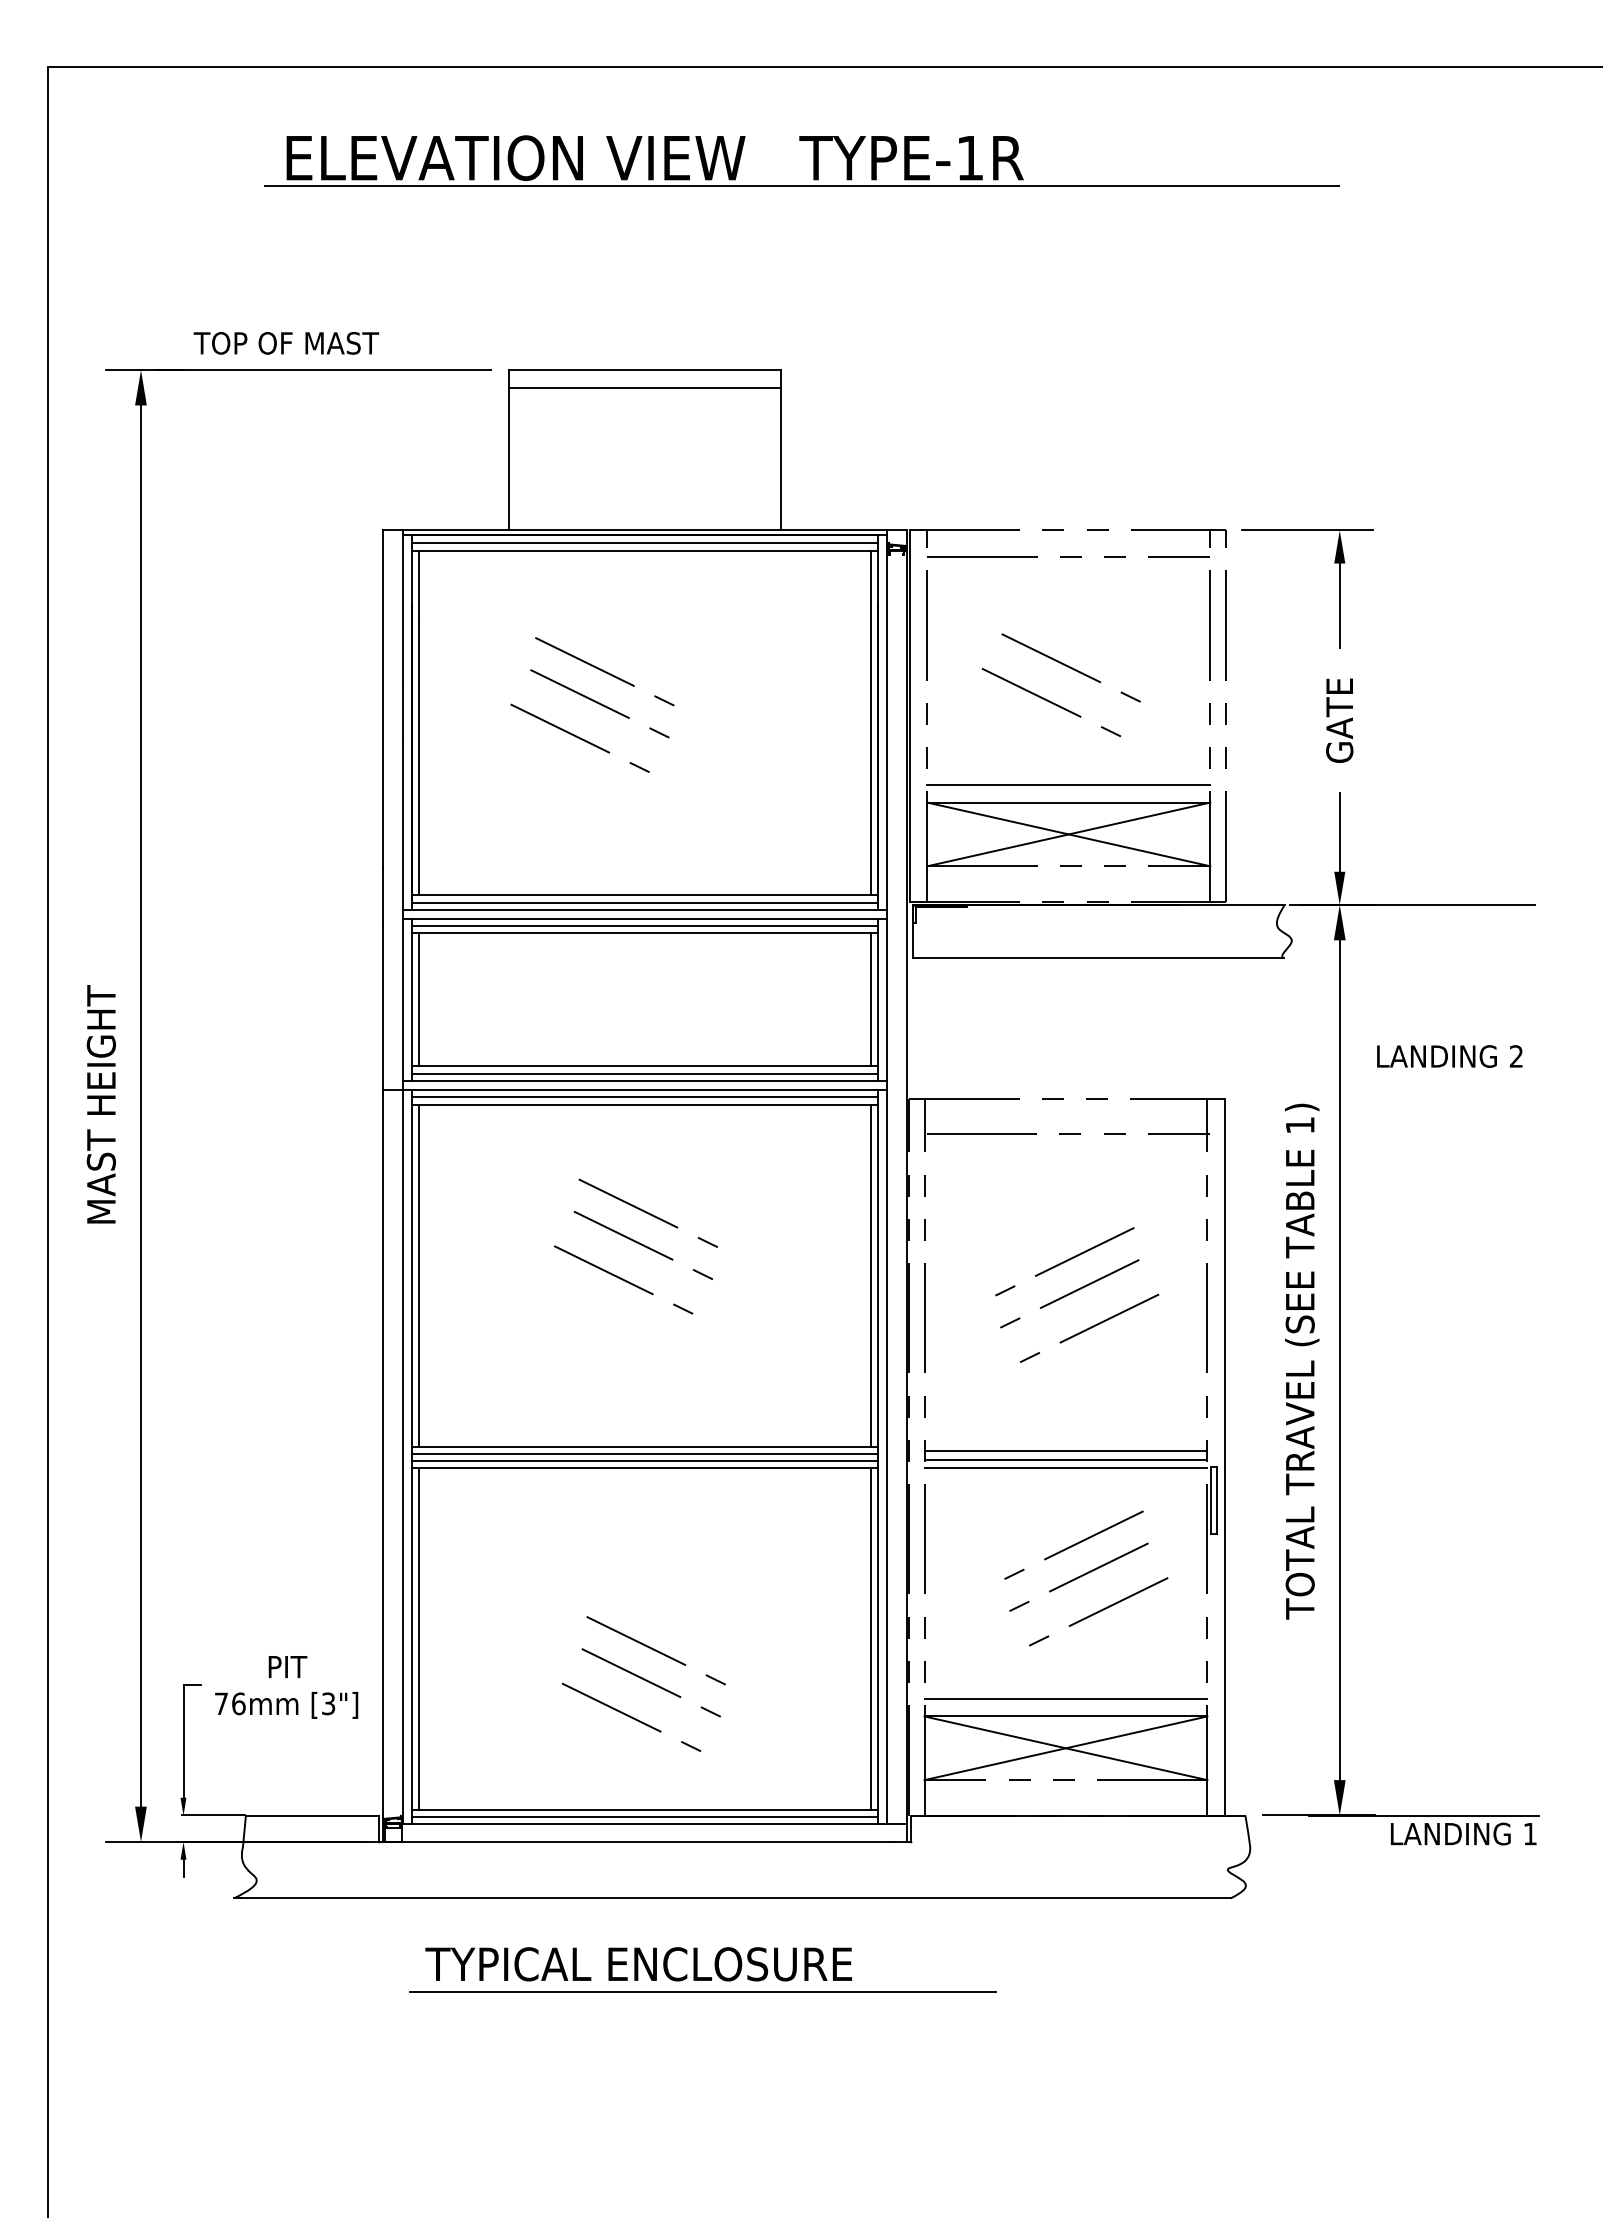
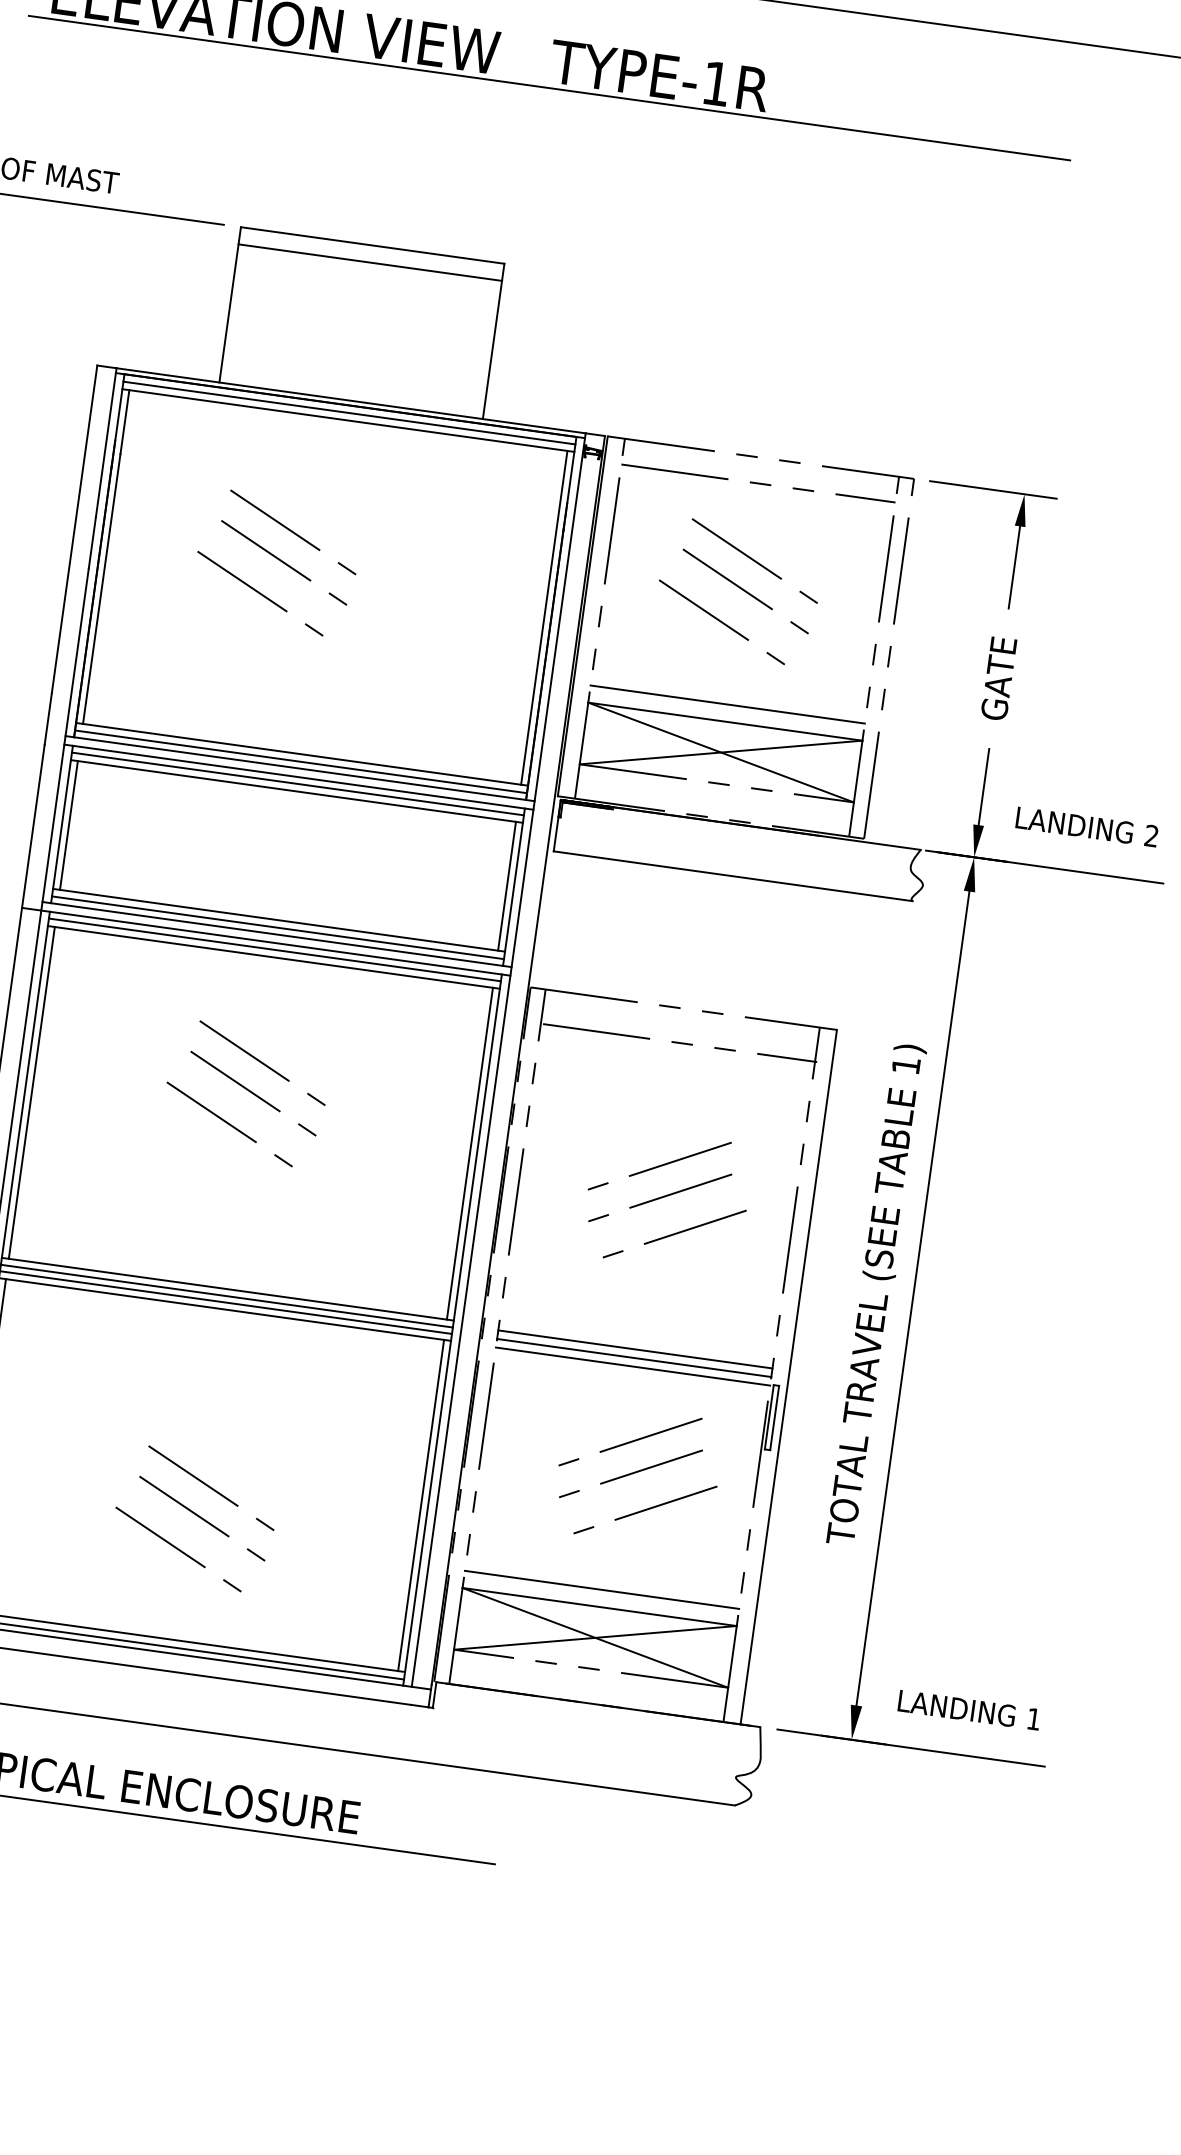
line: (1075, 635) -> (754, 560), added
text: (1449, 1056) -> (1086, 827), moved
text: (1463, 1833) -> (969, 1709), moved

